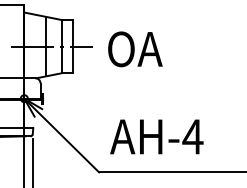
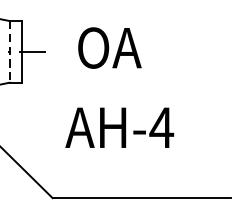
line: (62, 46) -> (10, 51), solid -> dashed
text: (135, 49) -> (110, 48), moved
text: (156, 136) -> (119, 127), moved

